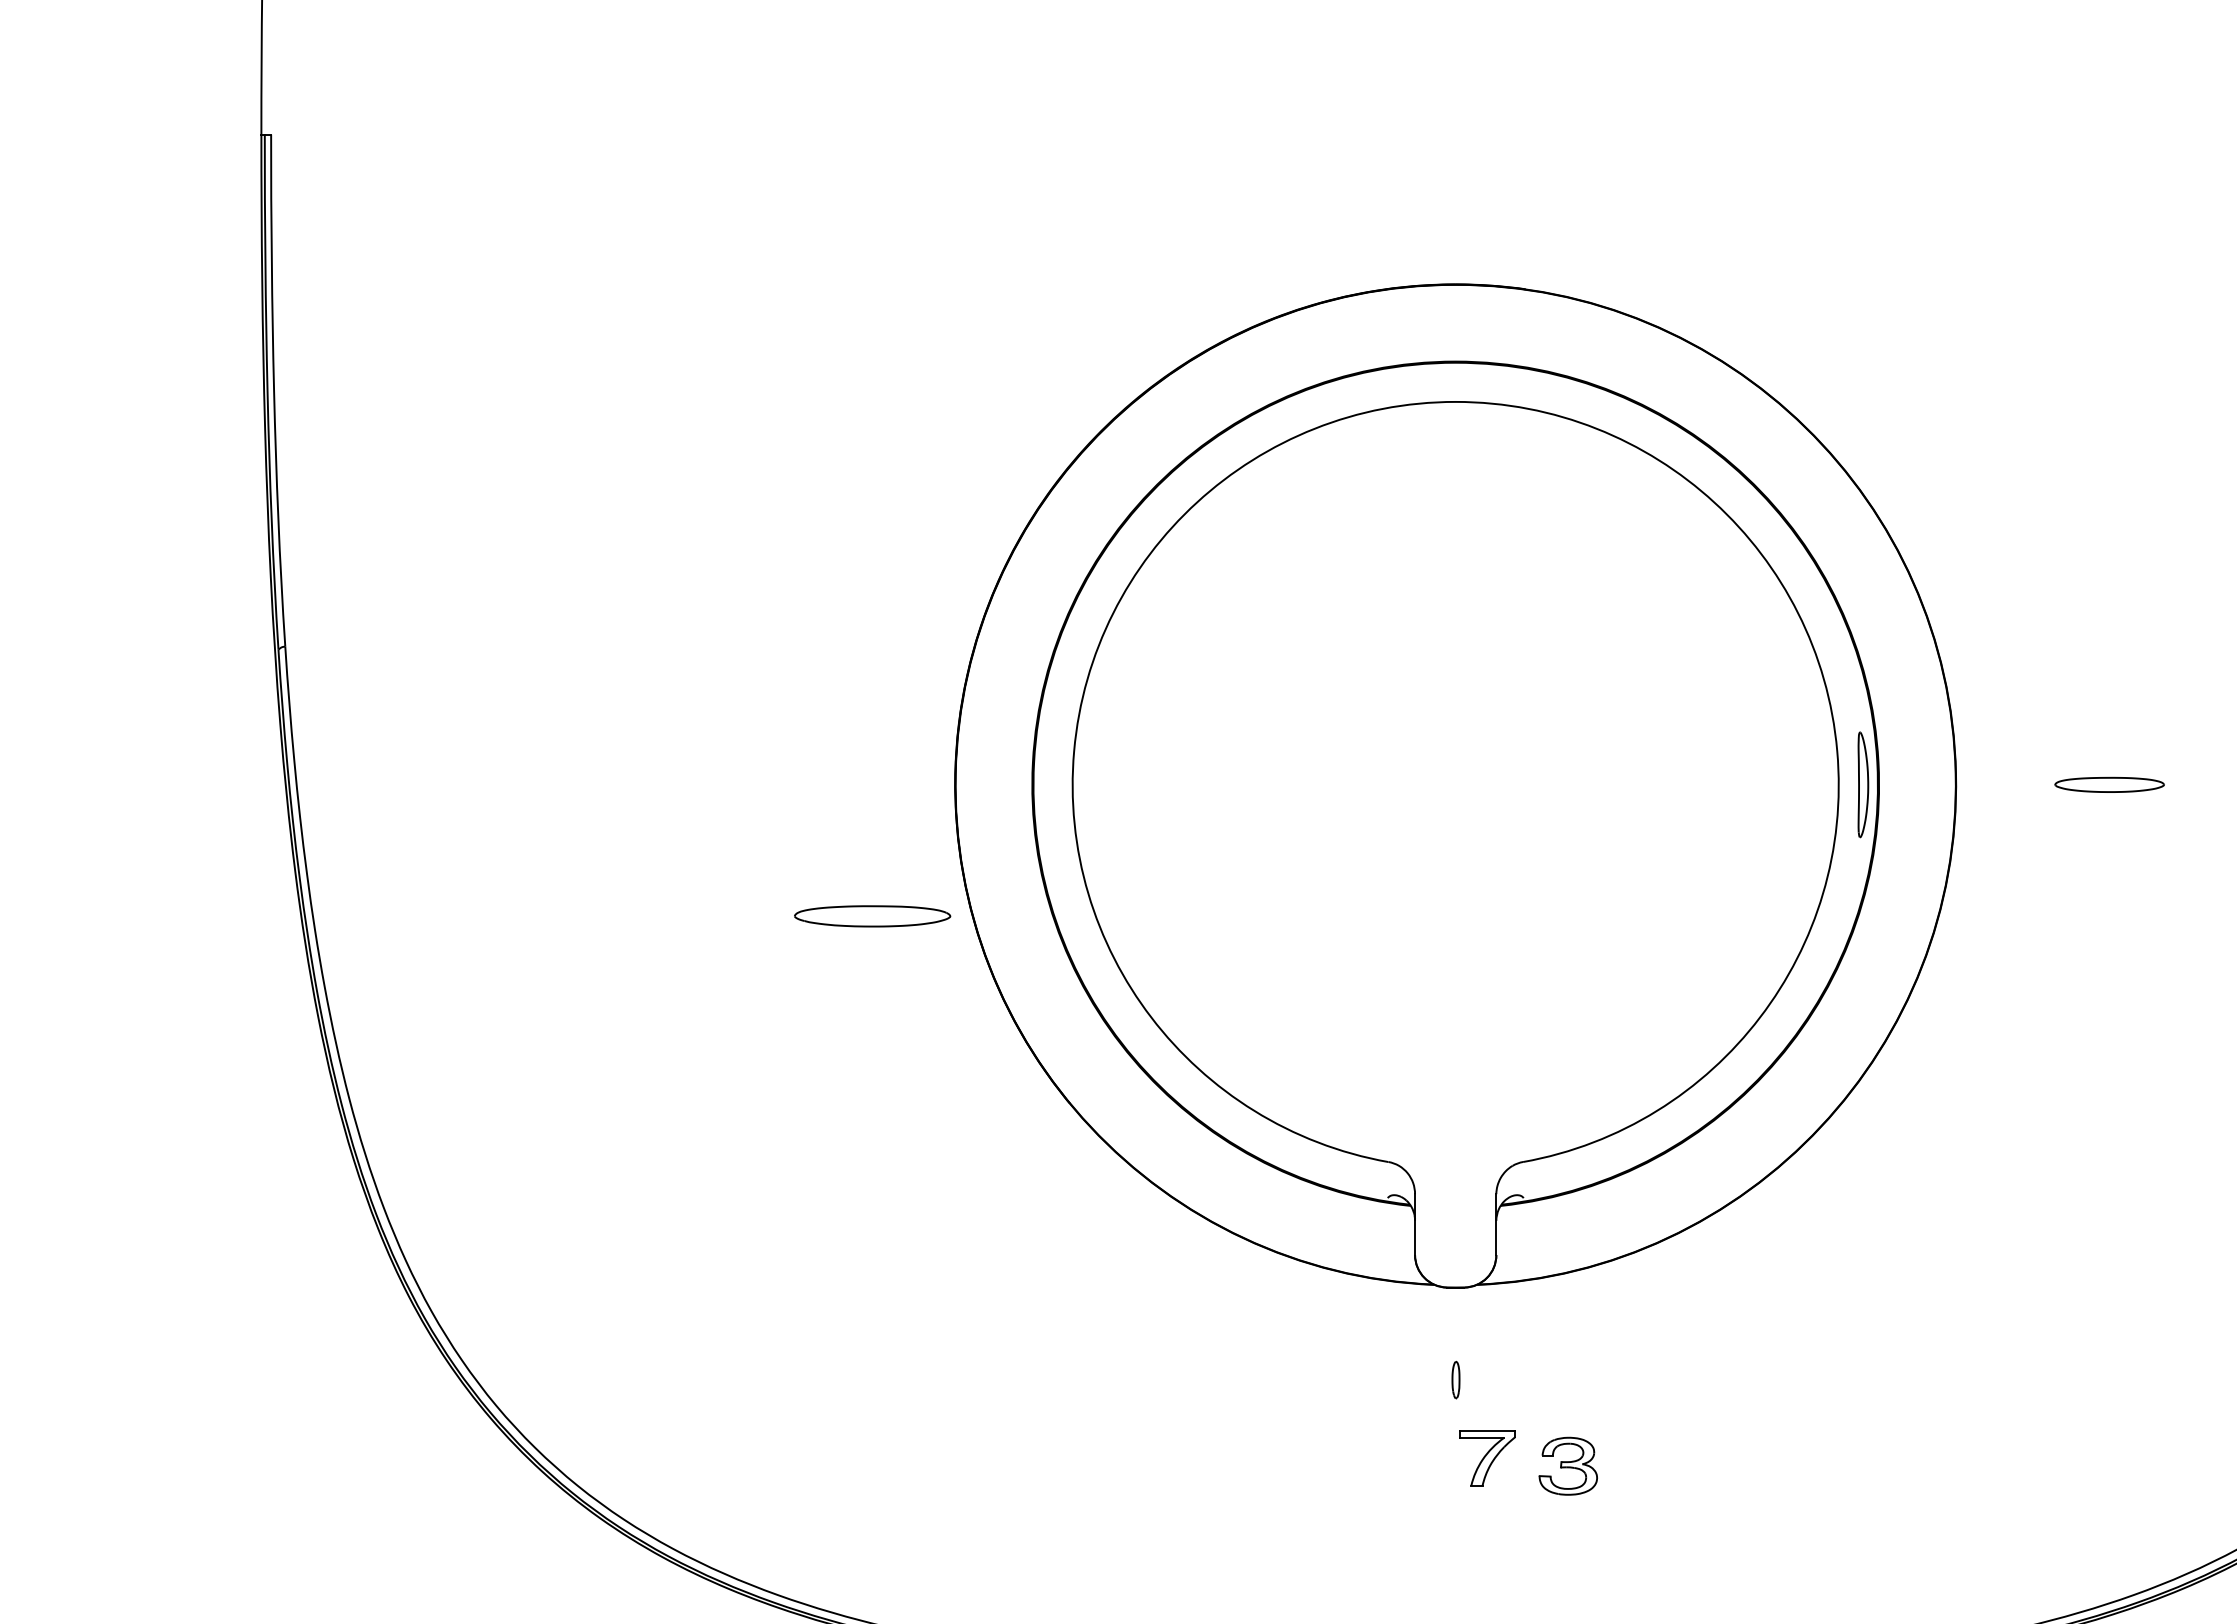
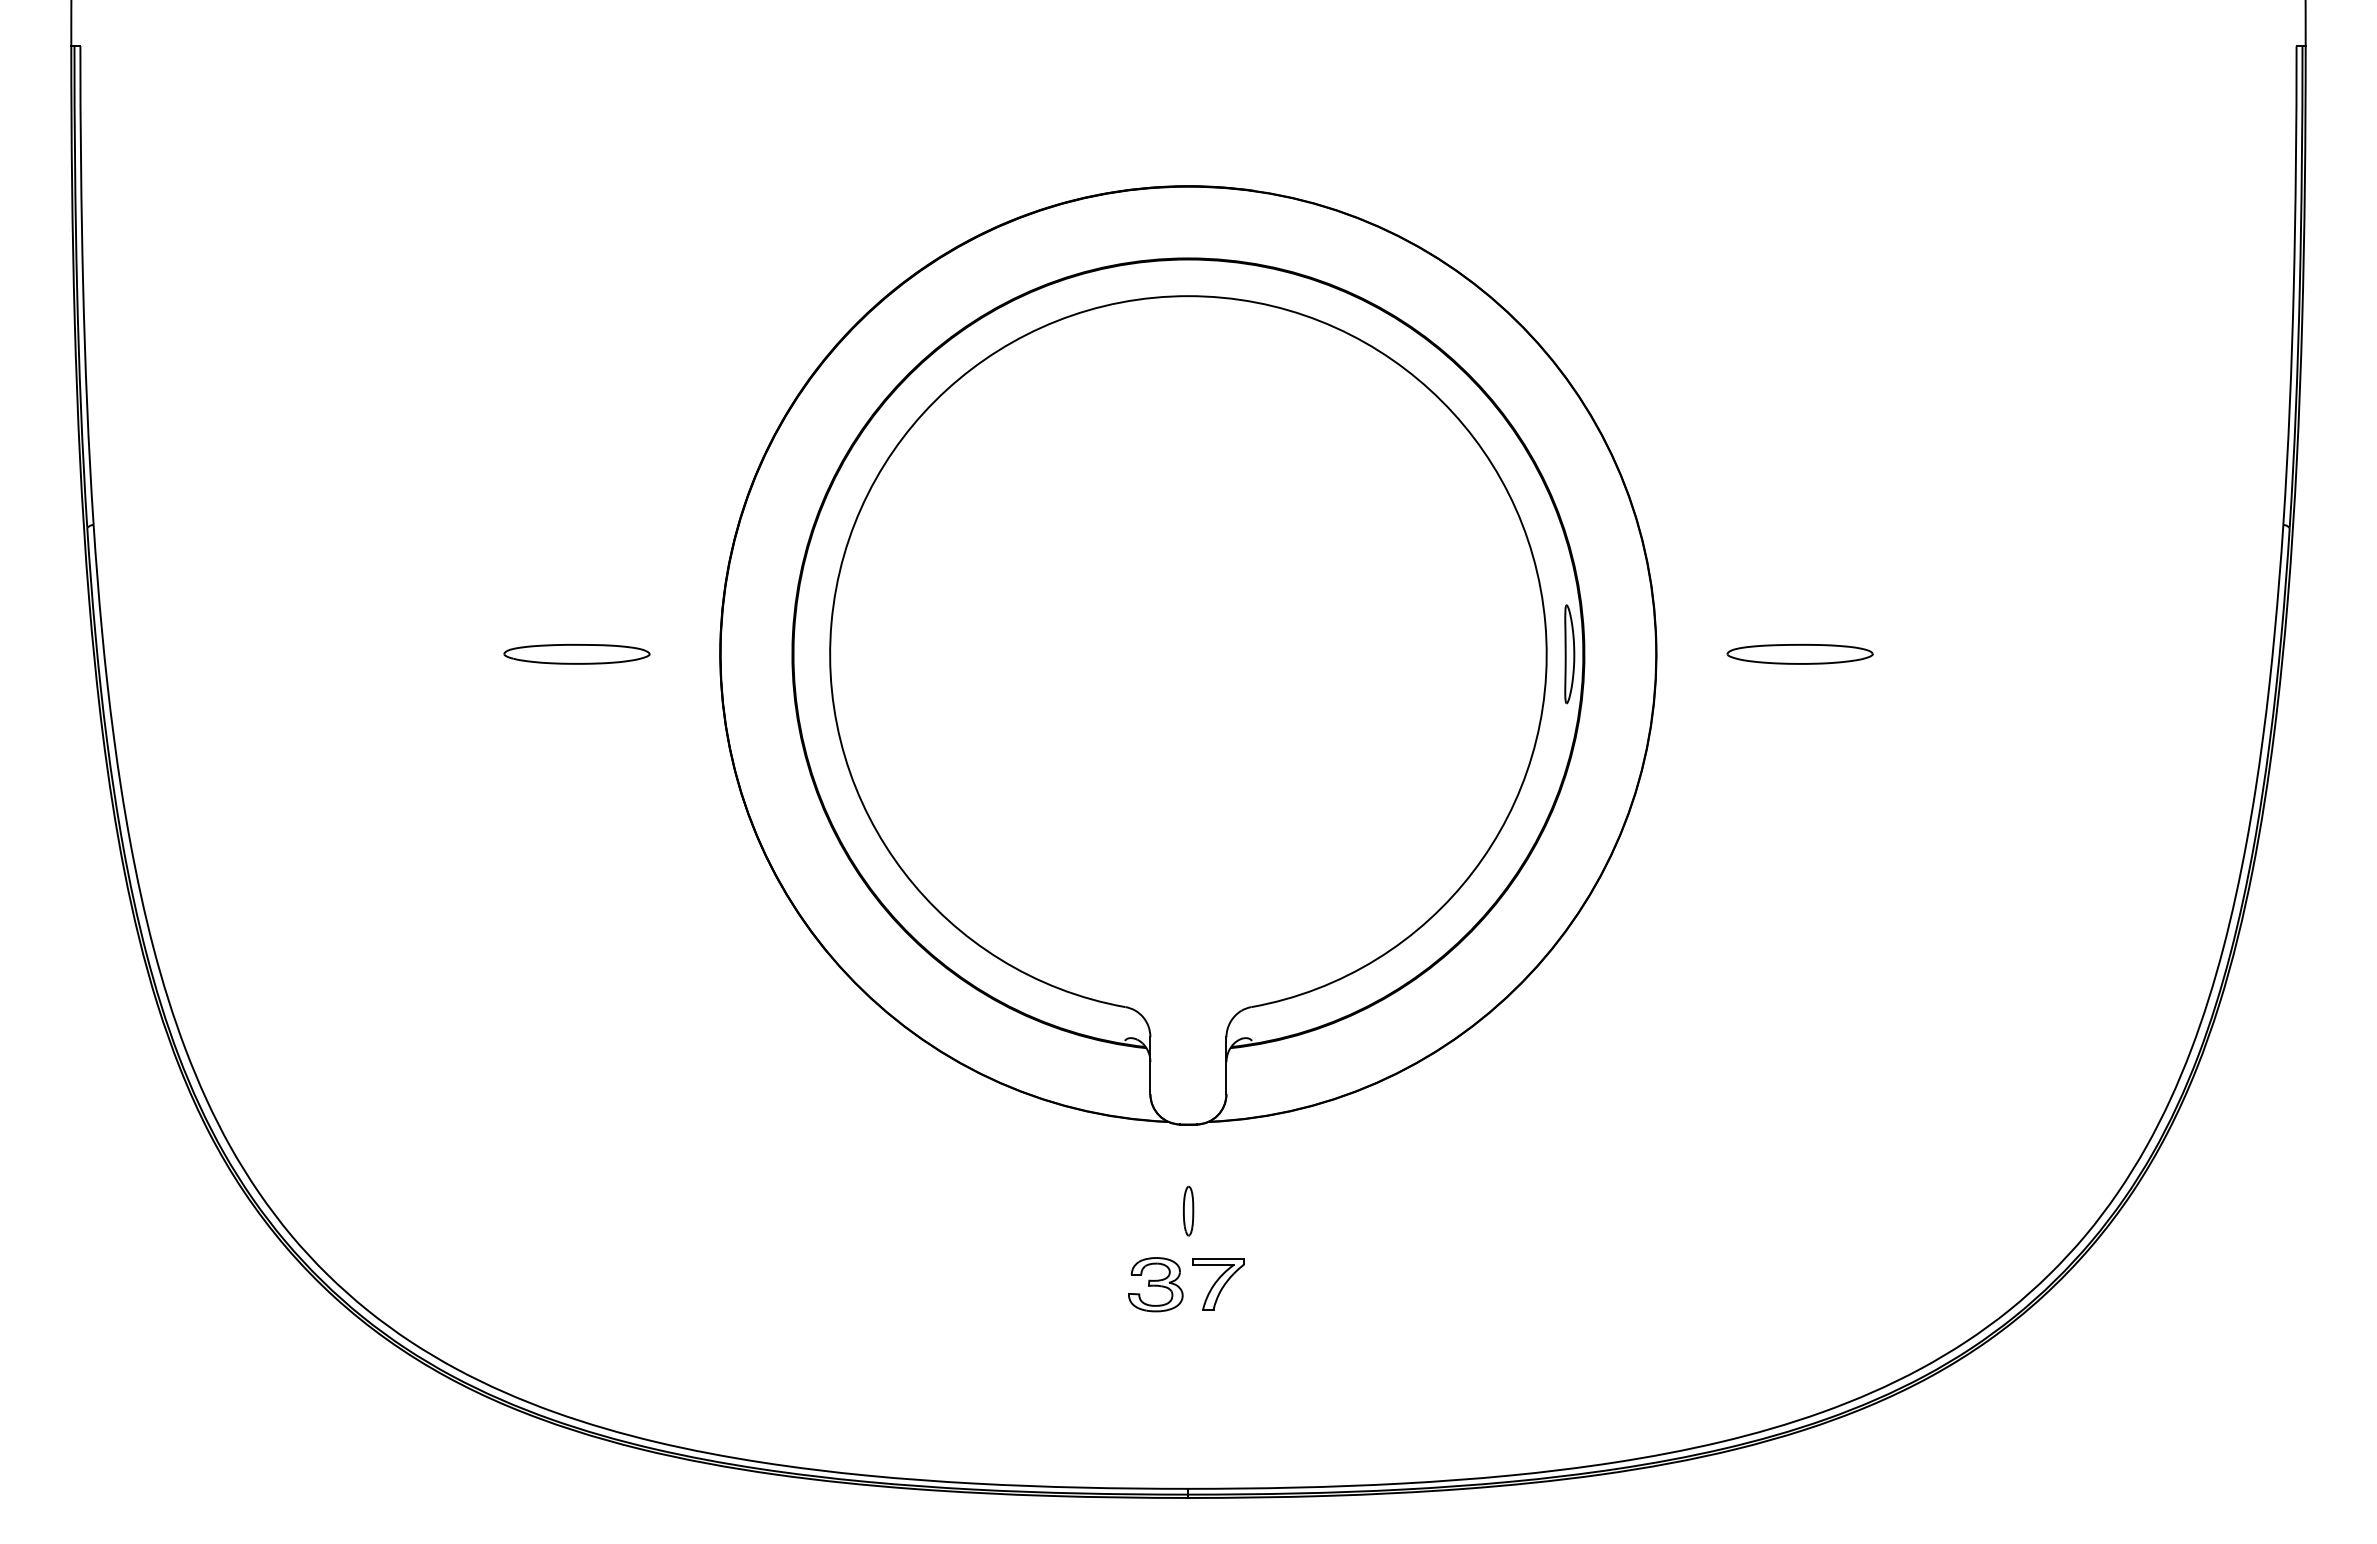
part: (2109, 785) -> (1799, 654), size x1.43
part: (872, 916) -> (576, 654), moved
part: (1455, 1379) -> (1188, 1210), size x1.43
part: (1568, 1466) -> (1155, 1284), moved

